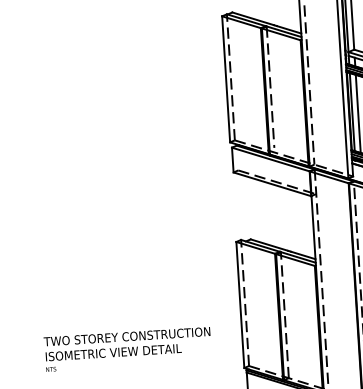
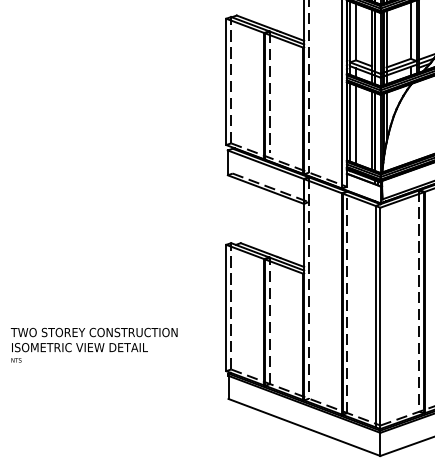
text: (127, 348) -> (93, 344), moved

